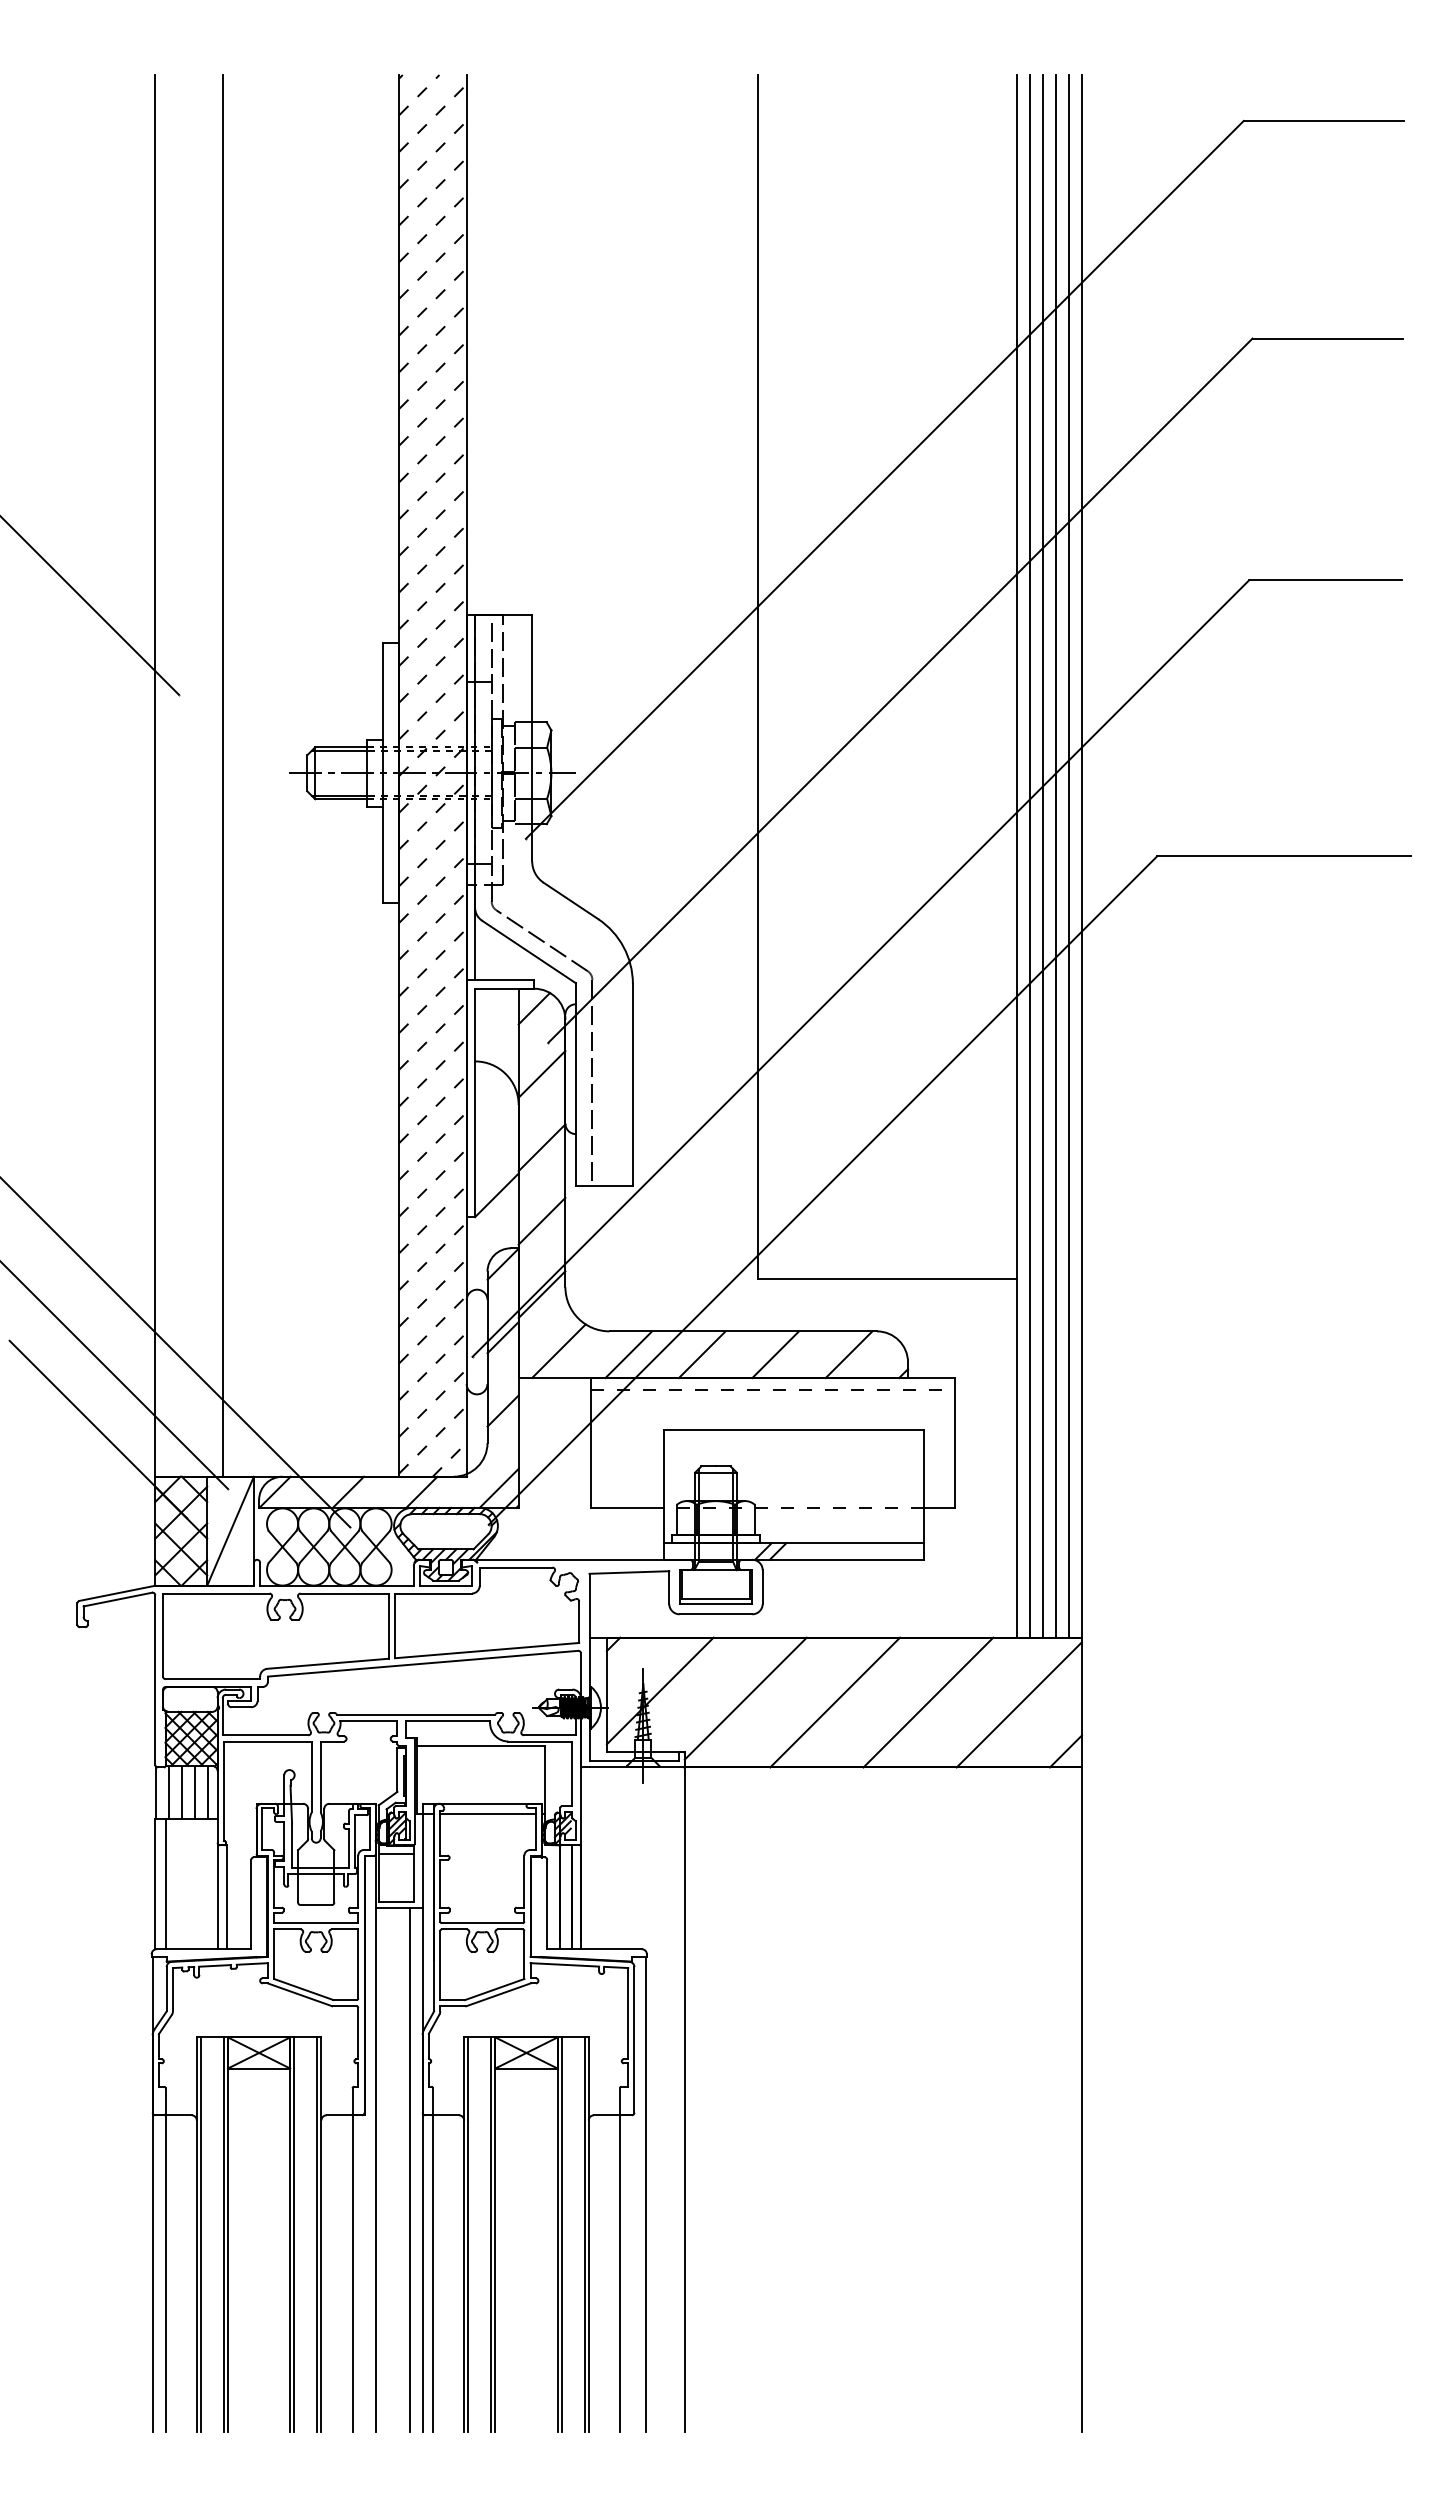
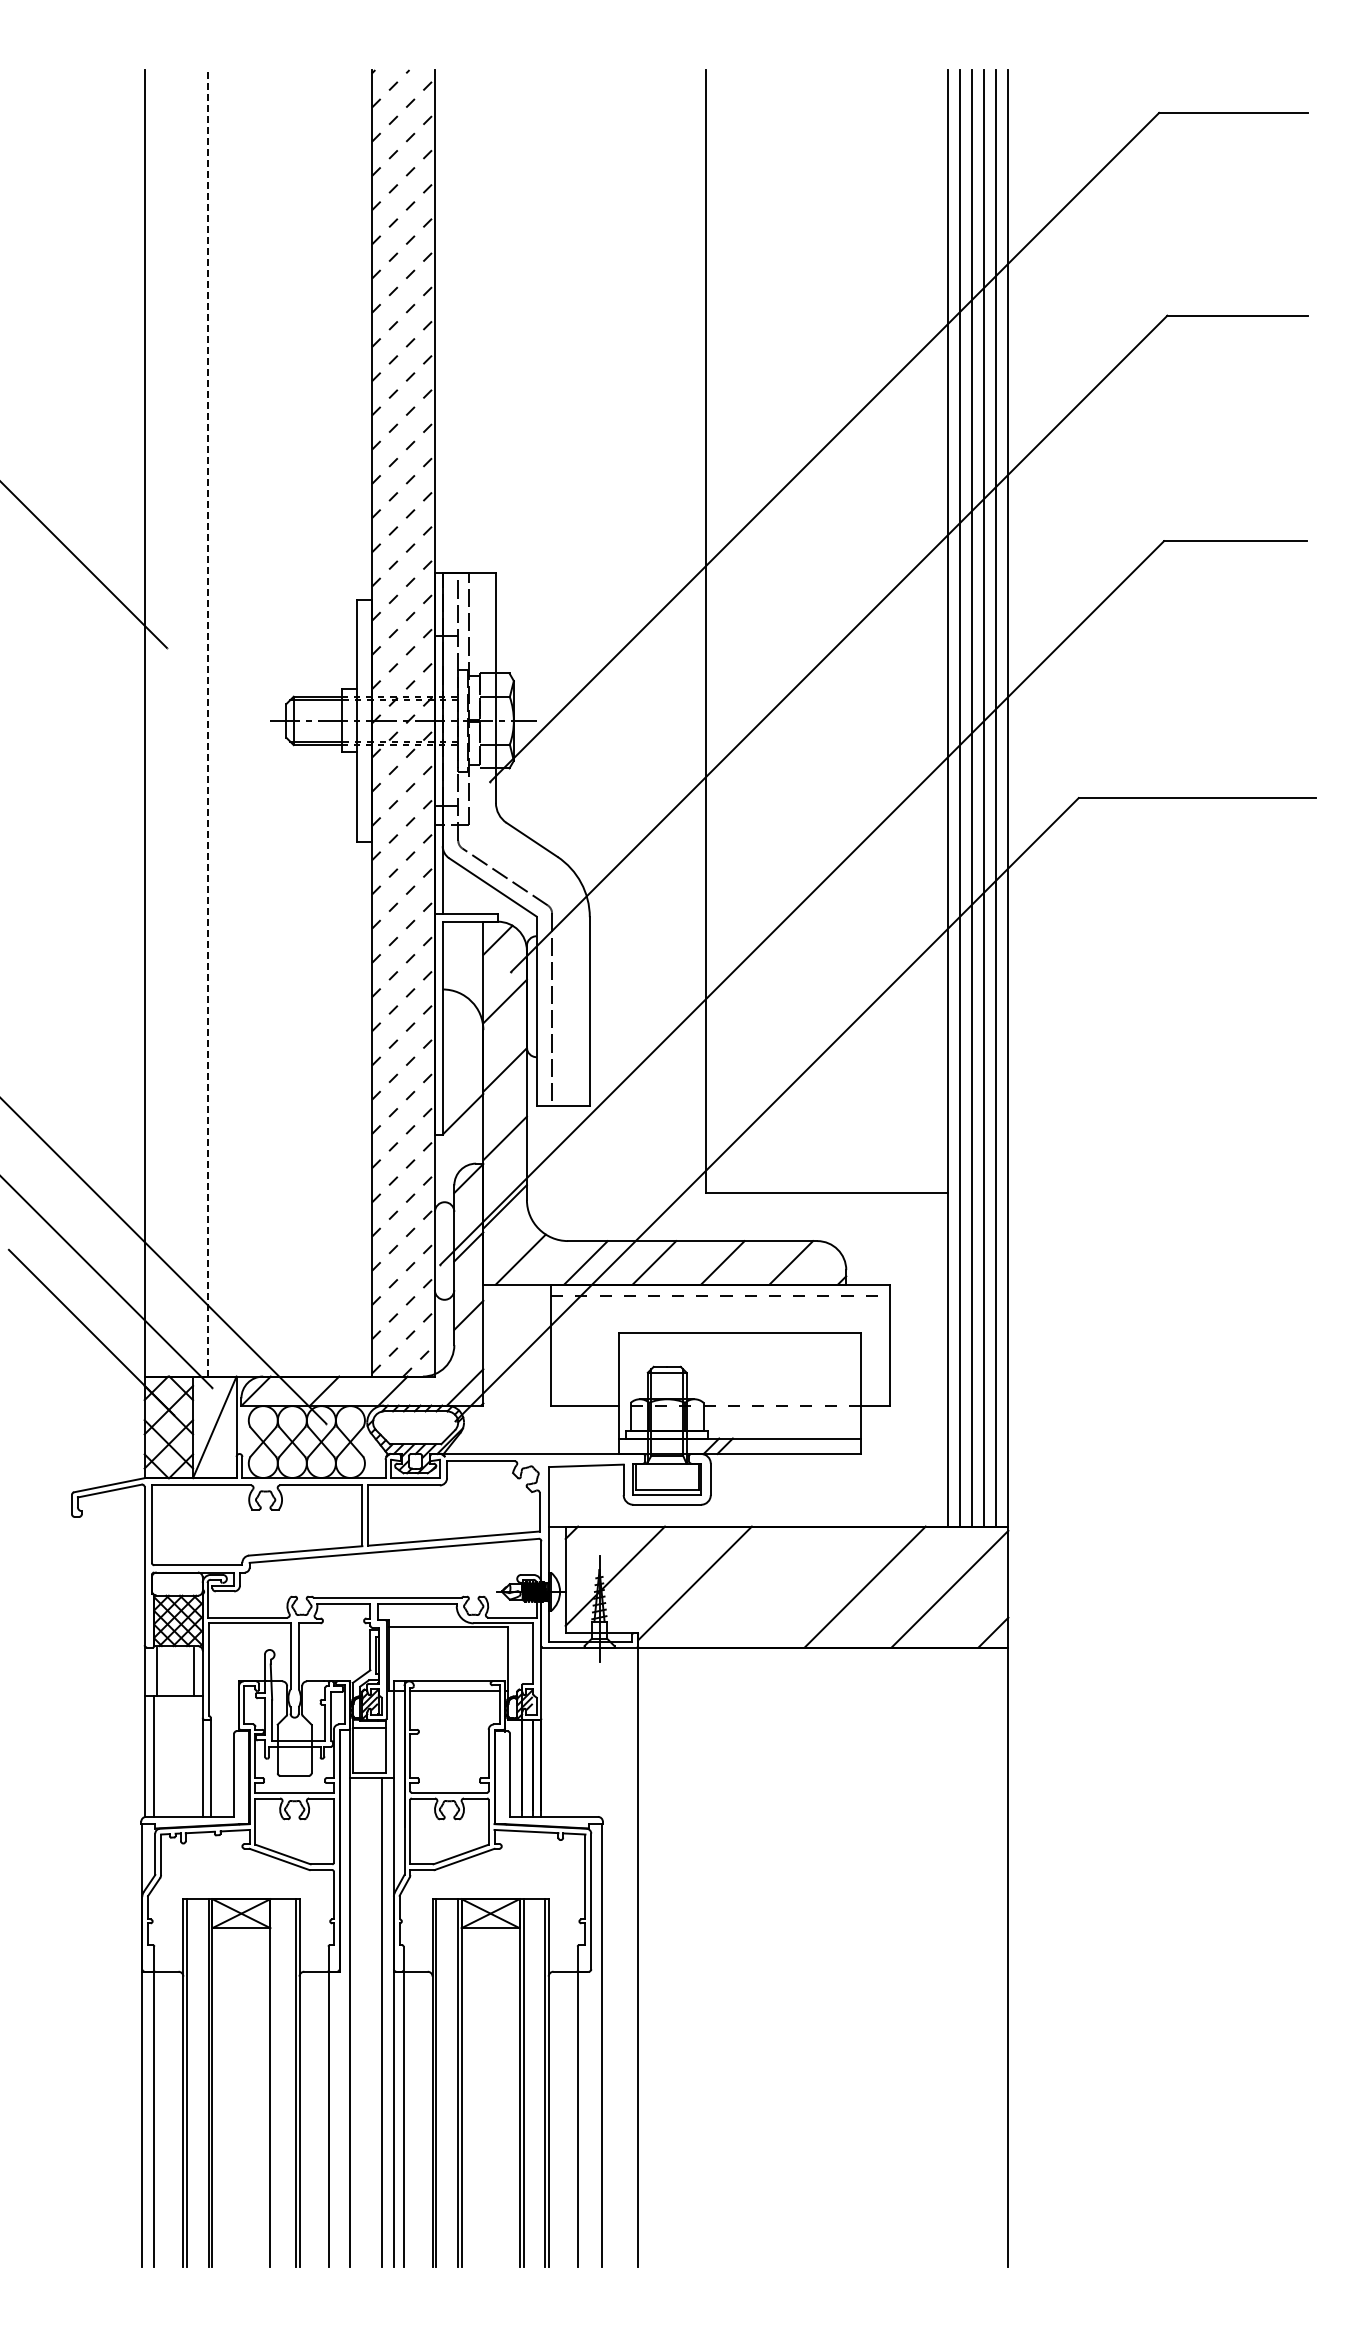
line: (222, 774) -> (207, 722), solid -> dashed
line: (834, 1701) -> (777, 1586), removed
line: (181, 1793) -> (169, 1671), removed
line: (194, 1793) -> (181, 1671), removed
line: (294, 2234) -> (274, 2082), removed

